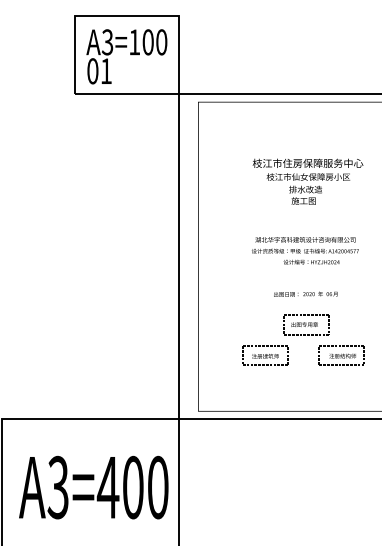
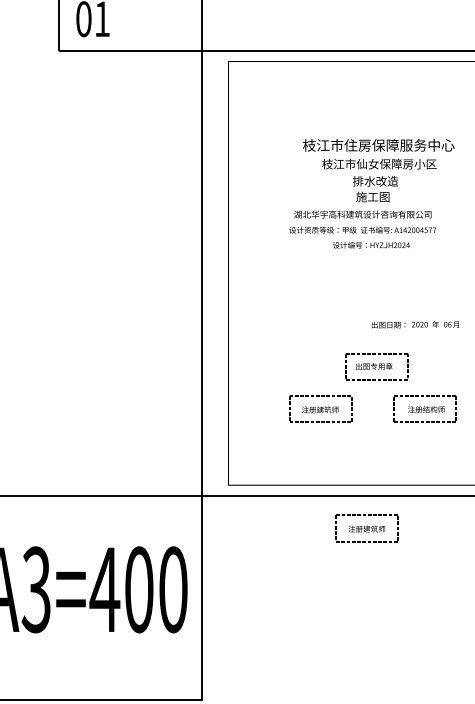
text: (305, 250) -> (362, 229), moved
text: (305, 293) -> (415, 323), moved
part: (299, 442) -> (367, 527), added

